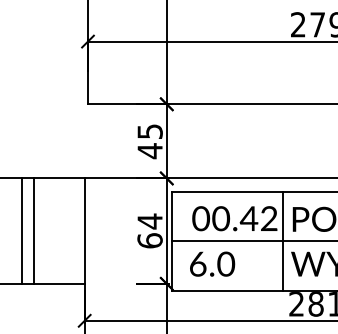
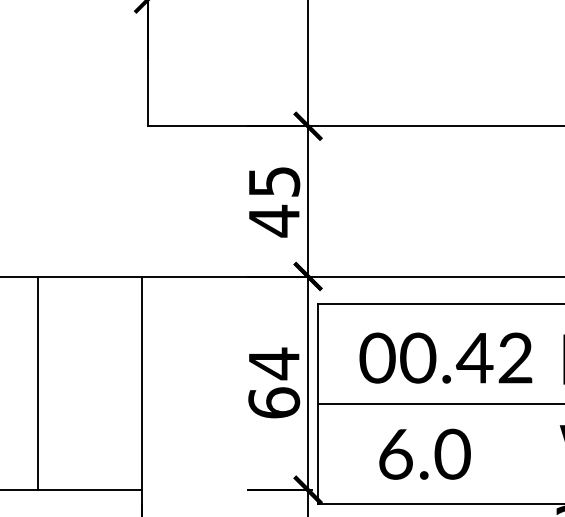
line: (22, 230) -> (15, 382), removed
line: (283, 240) -> (544, 402), removed
text: (212, 263) -> (424, 452), moved

